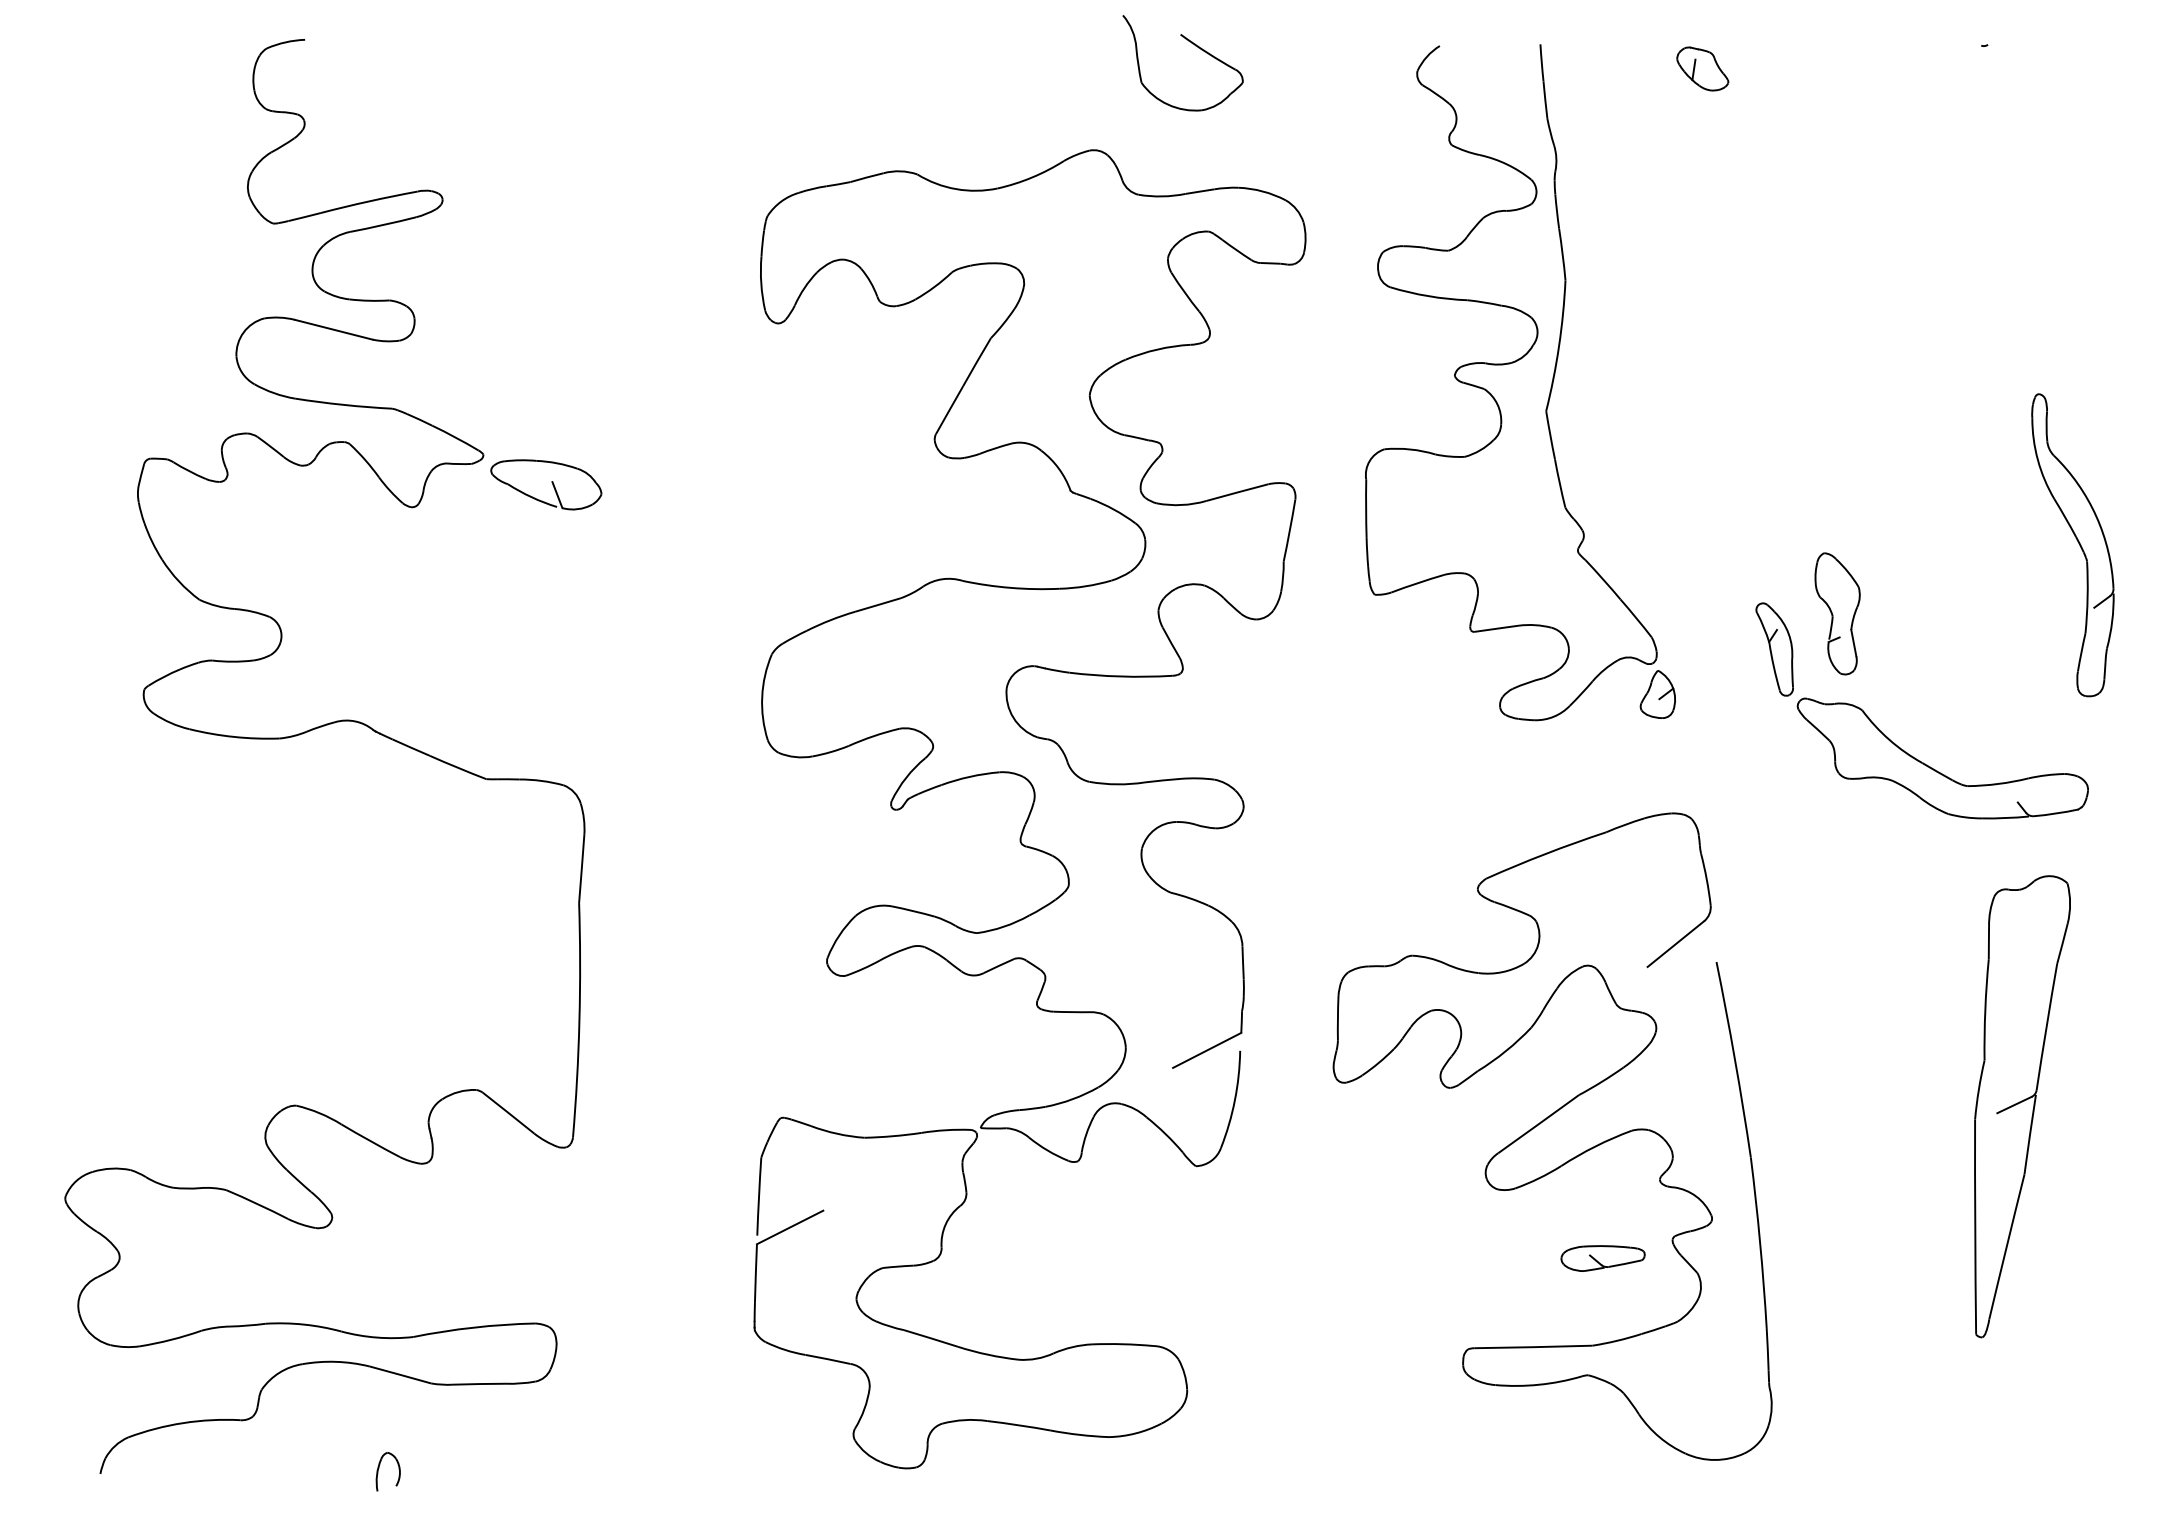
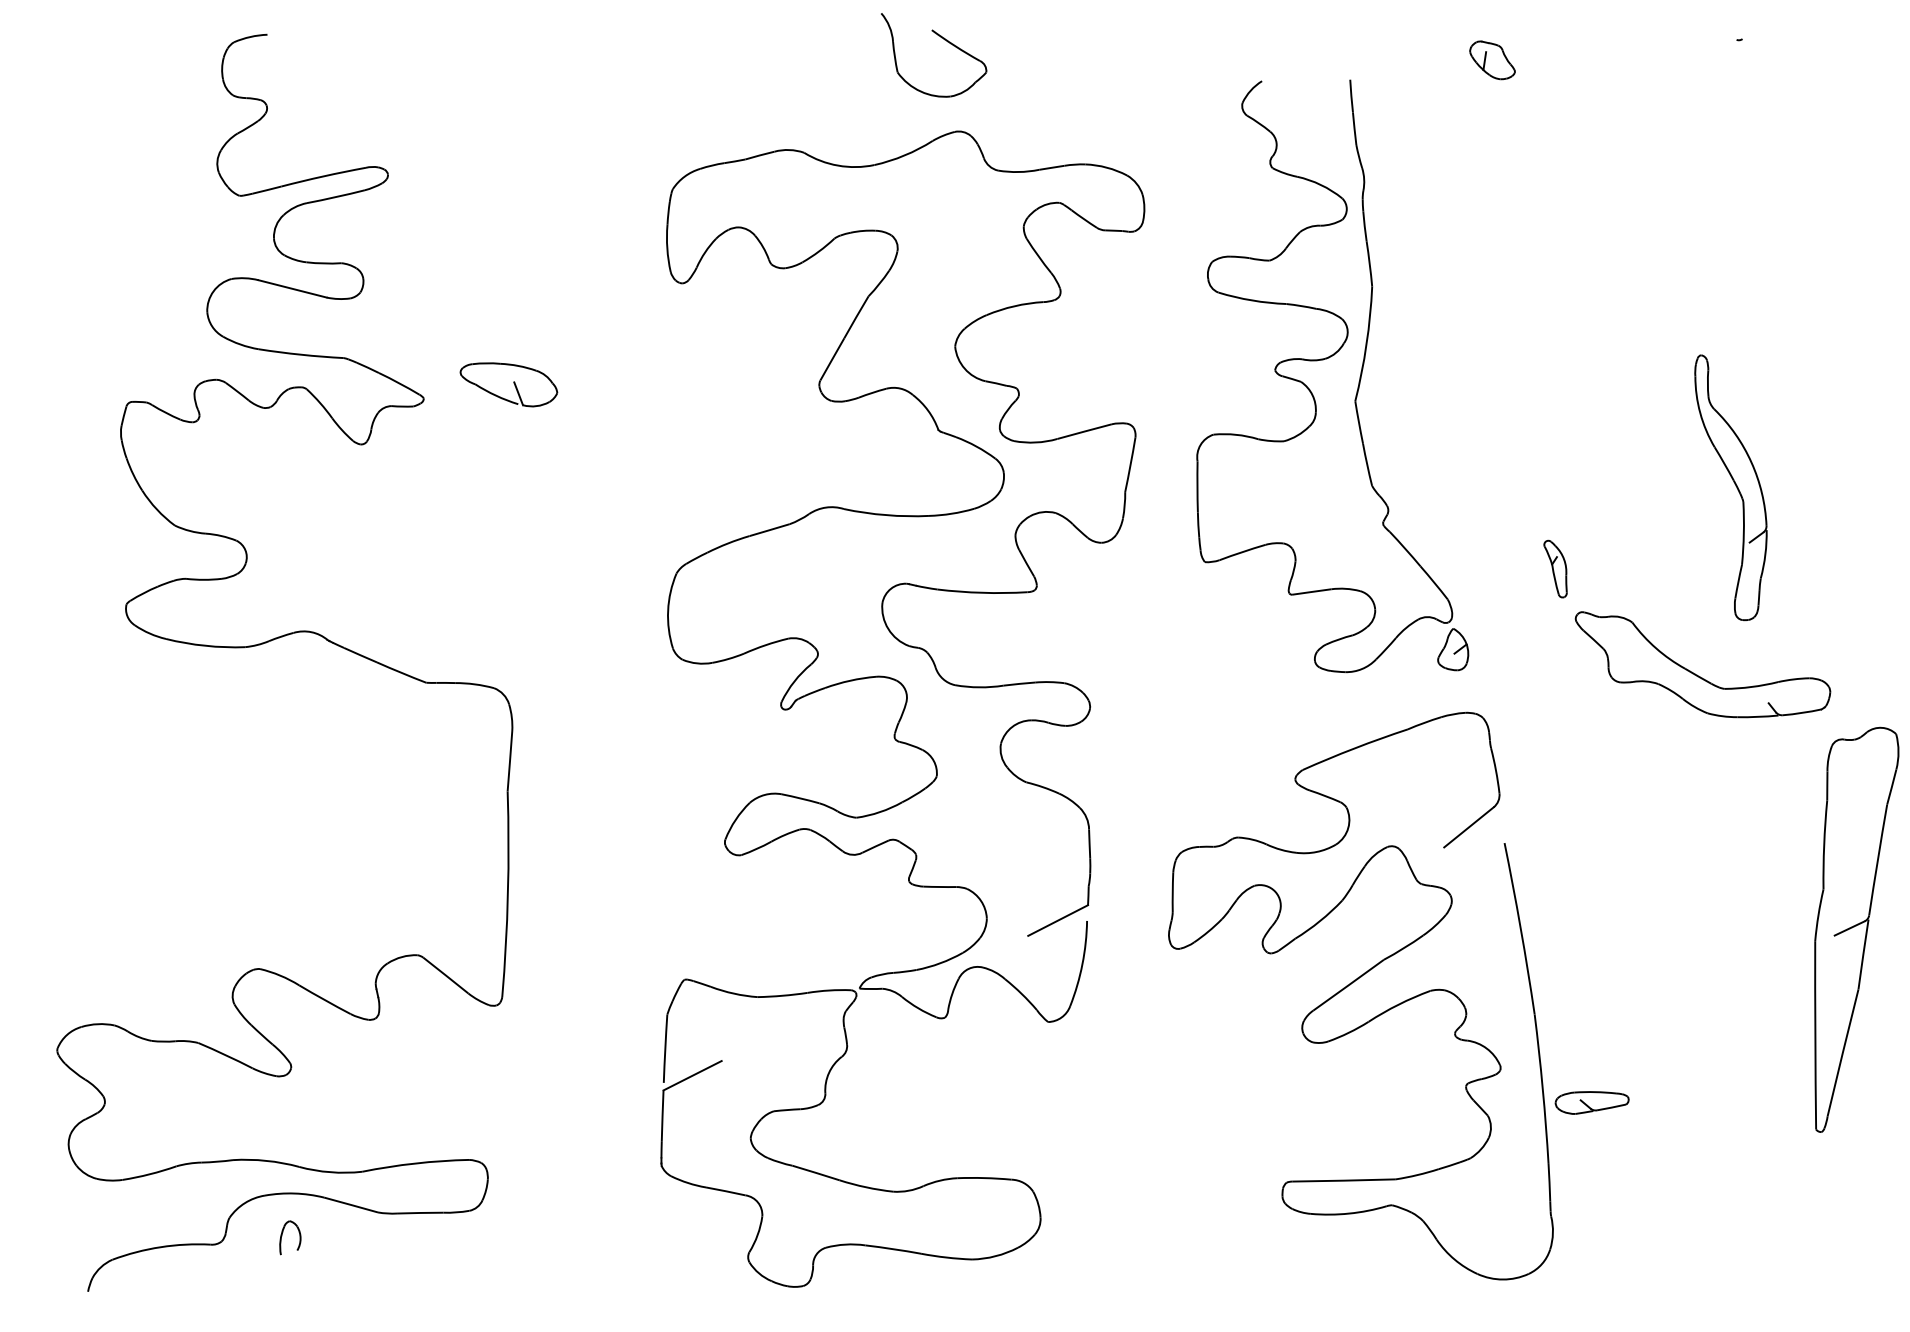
part: (1195, 46) -> (944, 40), moved
part: (1513, 363) -> (1326, 359), moved
part: (545, 484) -> (508, 384), moved
part: (2072, 544) -> (1730, 487), moved
part: (1837, 613) -> (1610, 537), removed
part: (1774, 648) -> (1555, 568), size x0.7
part: (2022, 1106) -> (1856, 929), moved
part: (1602, 1258) -> (1591, 1102), moved
part: (379, 1470) -> (282, 1236), moved

